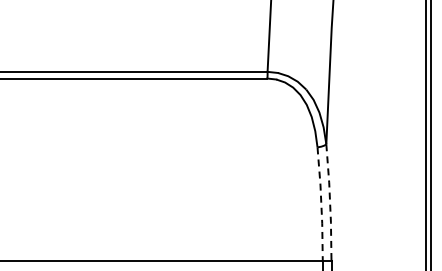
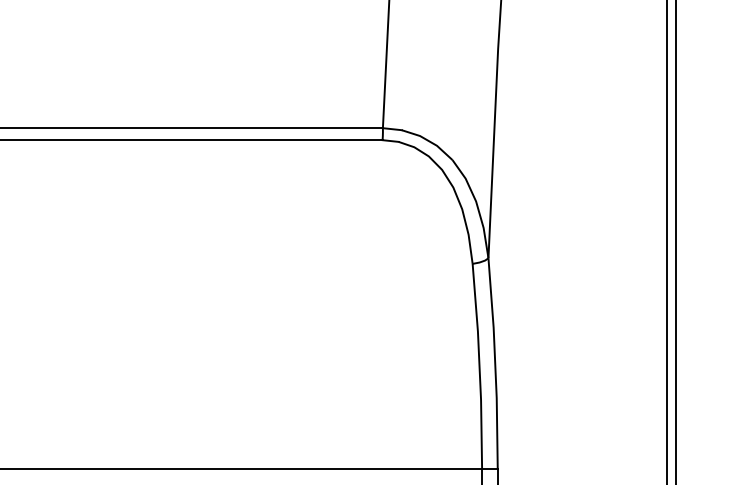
line: (330, 203) -> (495, 364), dashed -> solid
line: (321, 204) -> (479, 366), dashed -> solid

